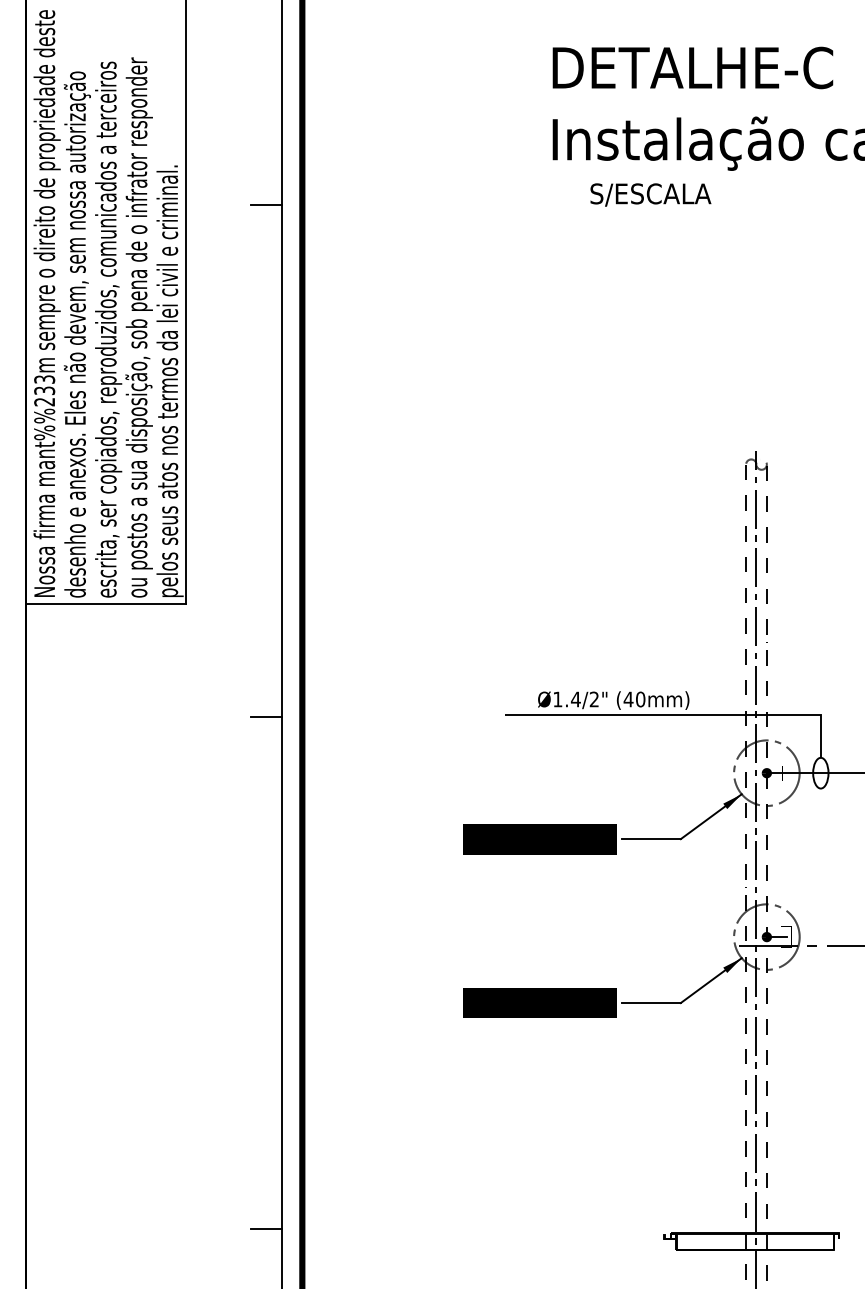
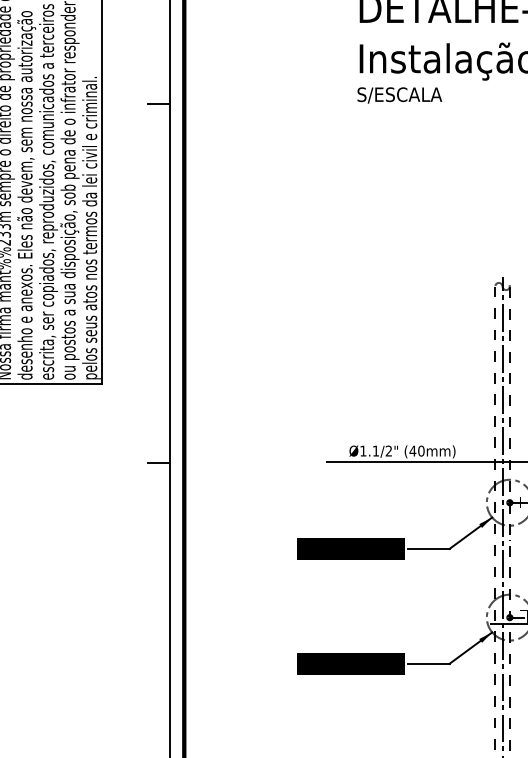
text: (650, 194) -> (399, 95), moved
text: (575, 699) -> (375, 451), Ø1.4/2" -> Ø1.1/2"

